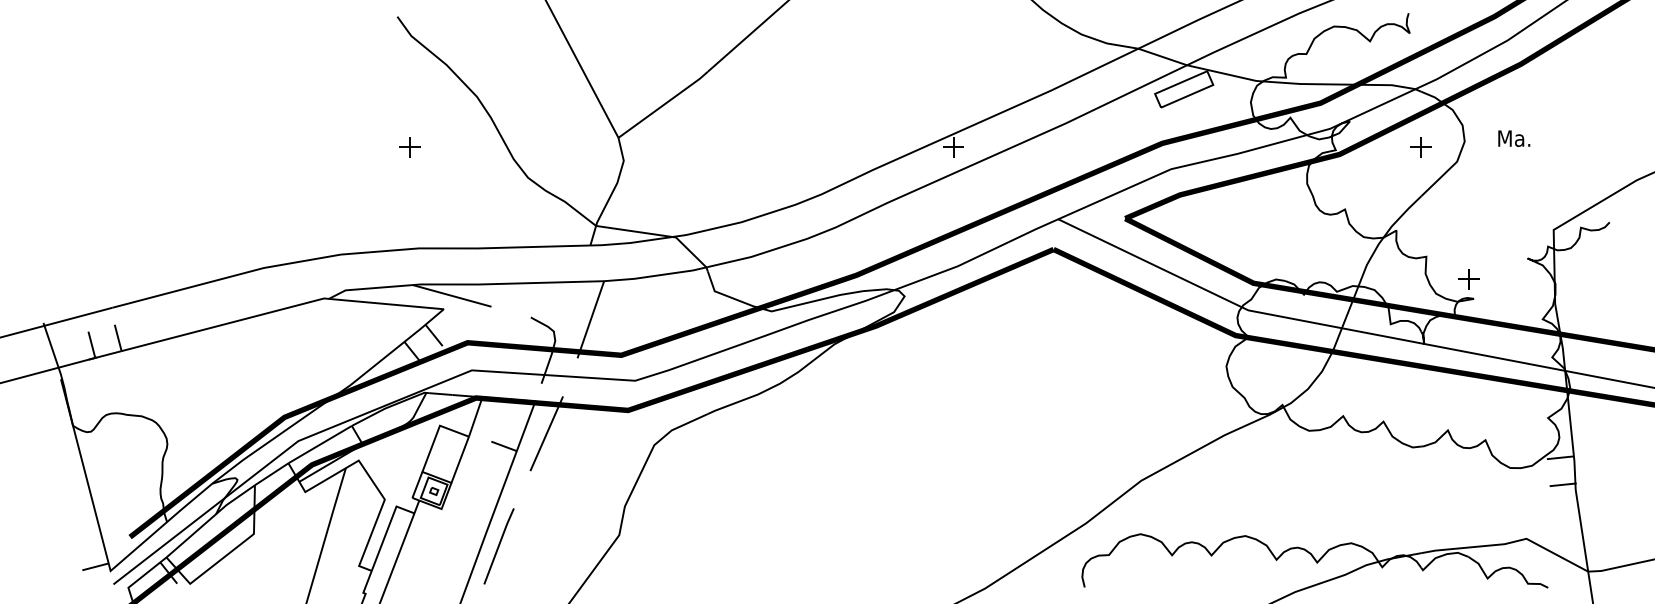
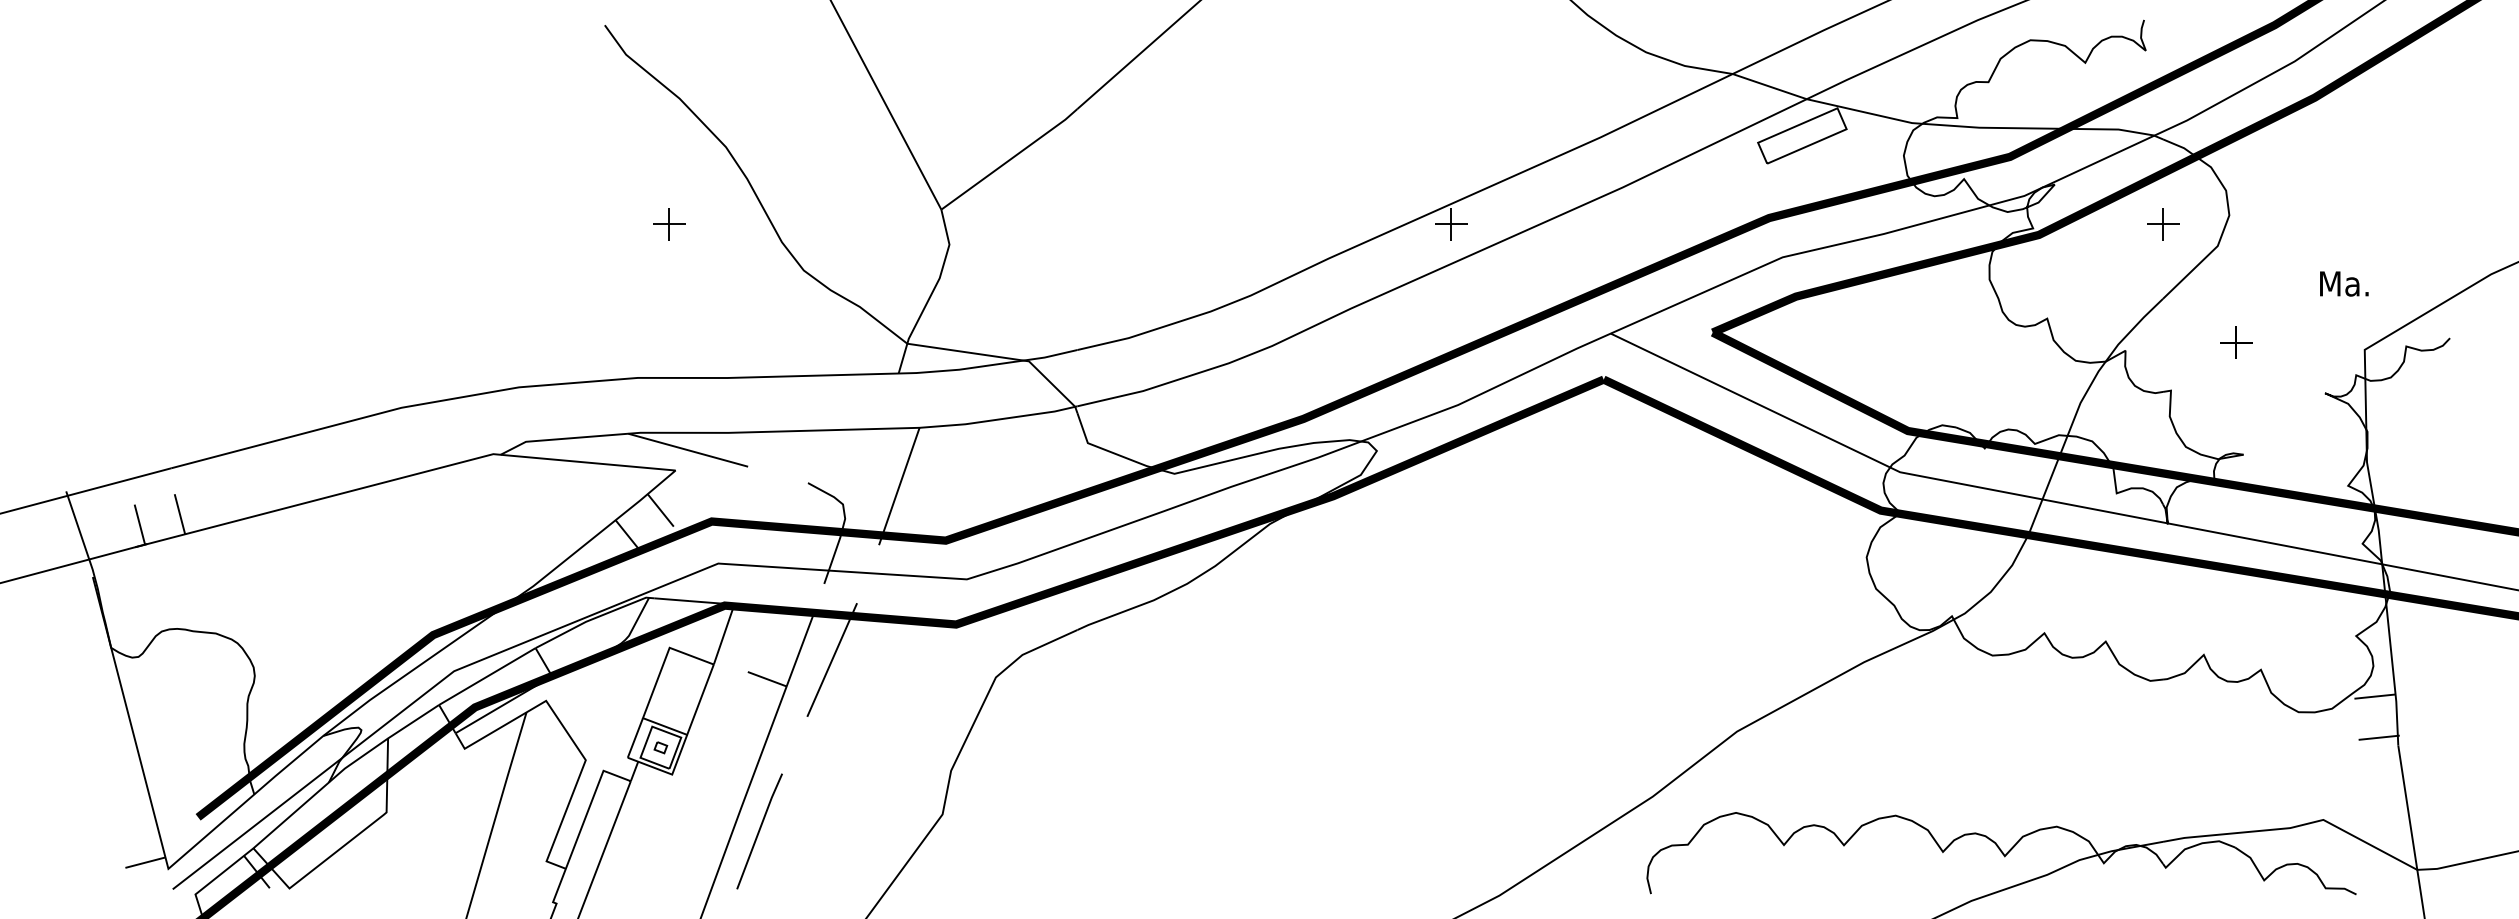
text: (1514, 138) -> (2344, 283), moved
part: (409, 147) -> (668, 224), moved
part: (1468, 279) -> (2235, 343), moved

